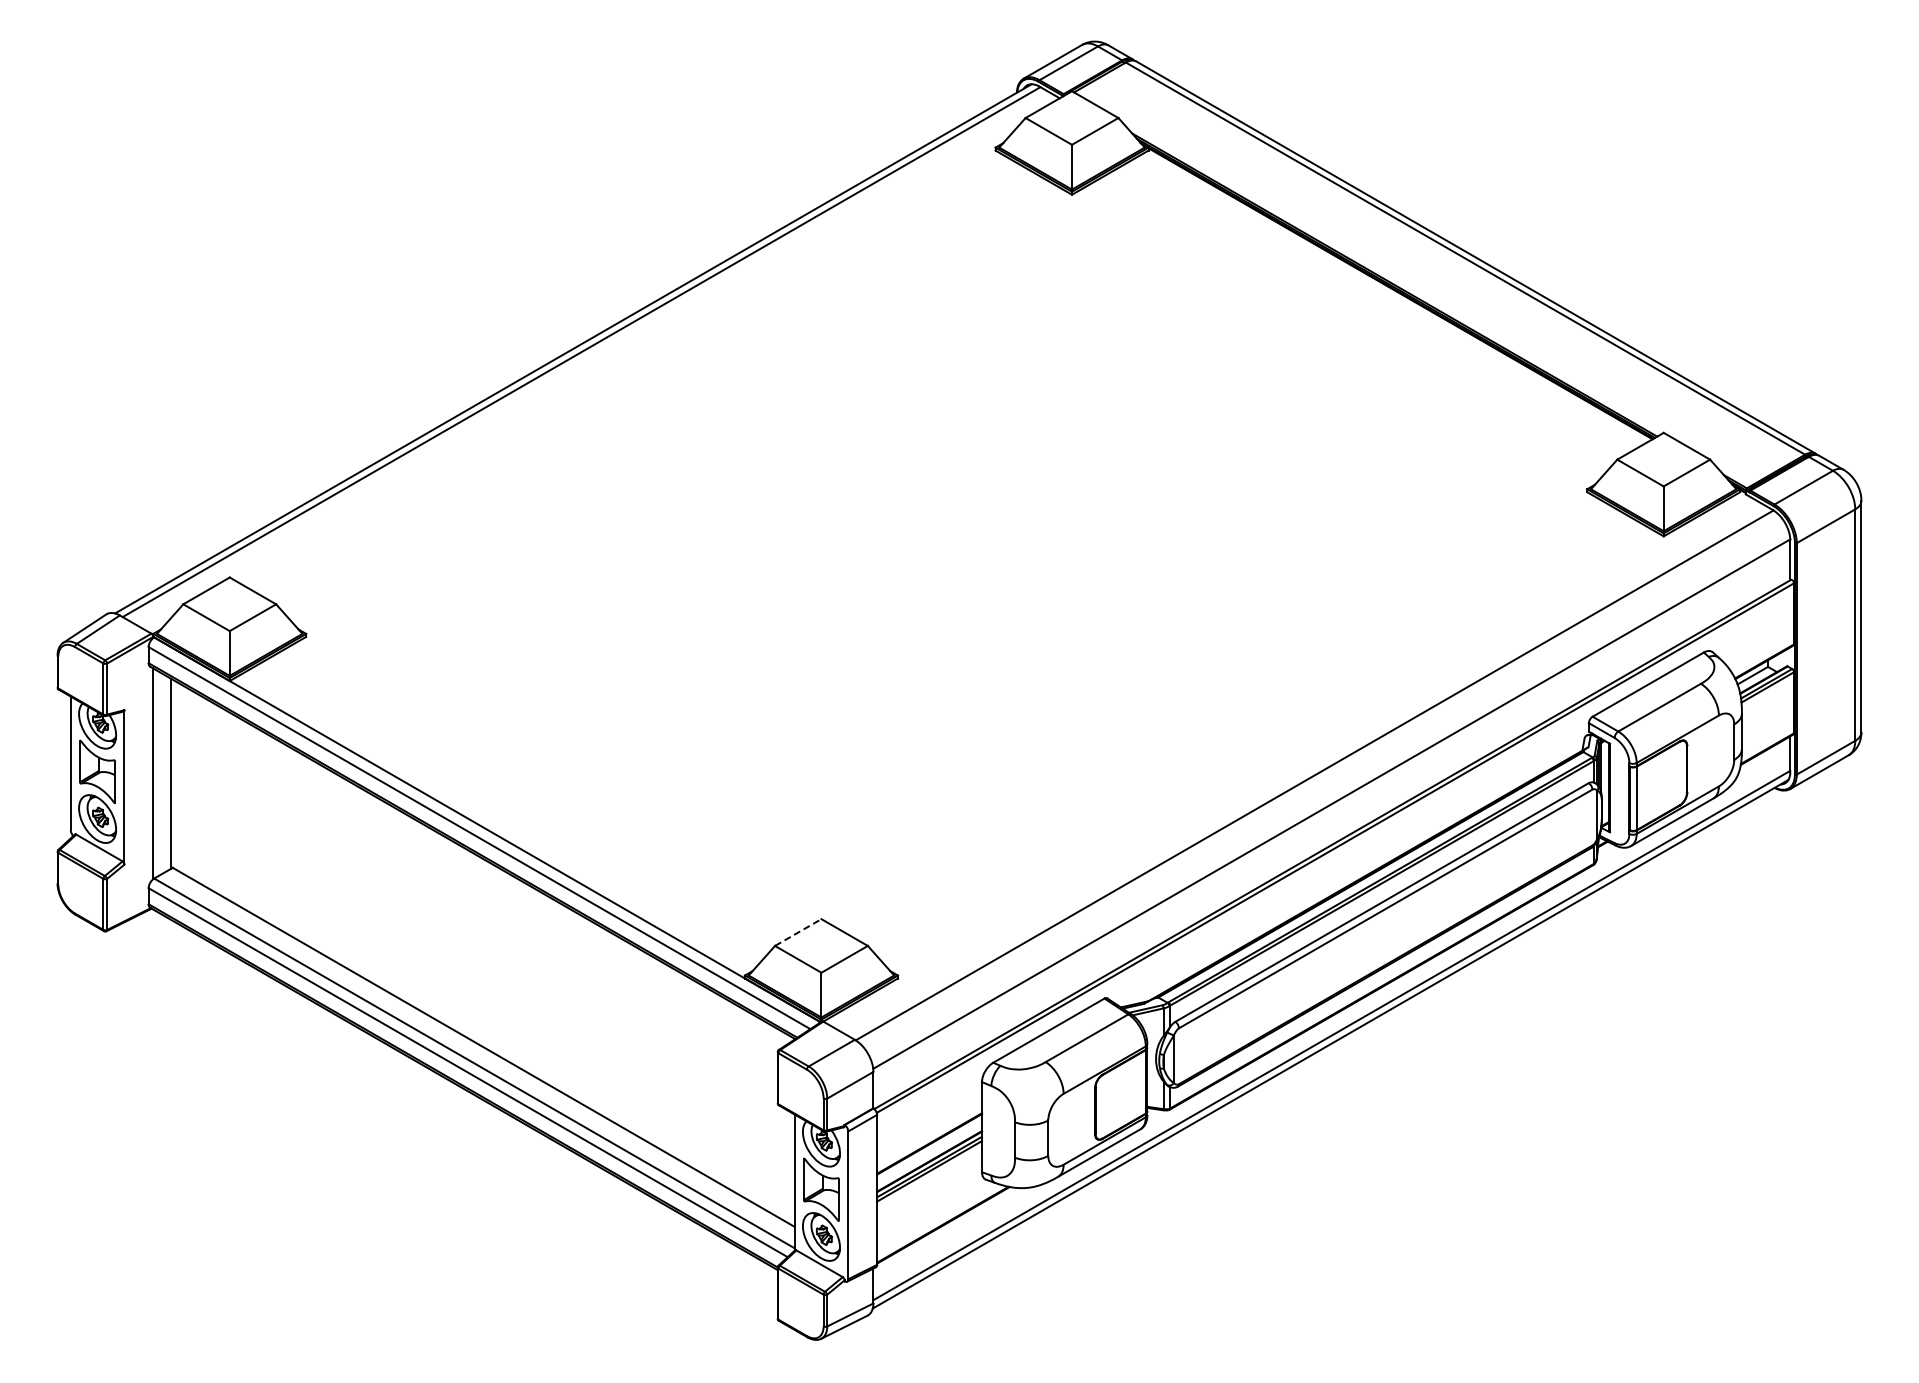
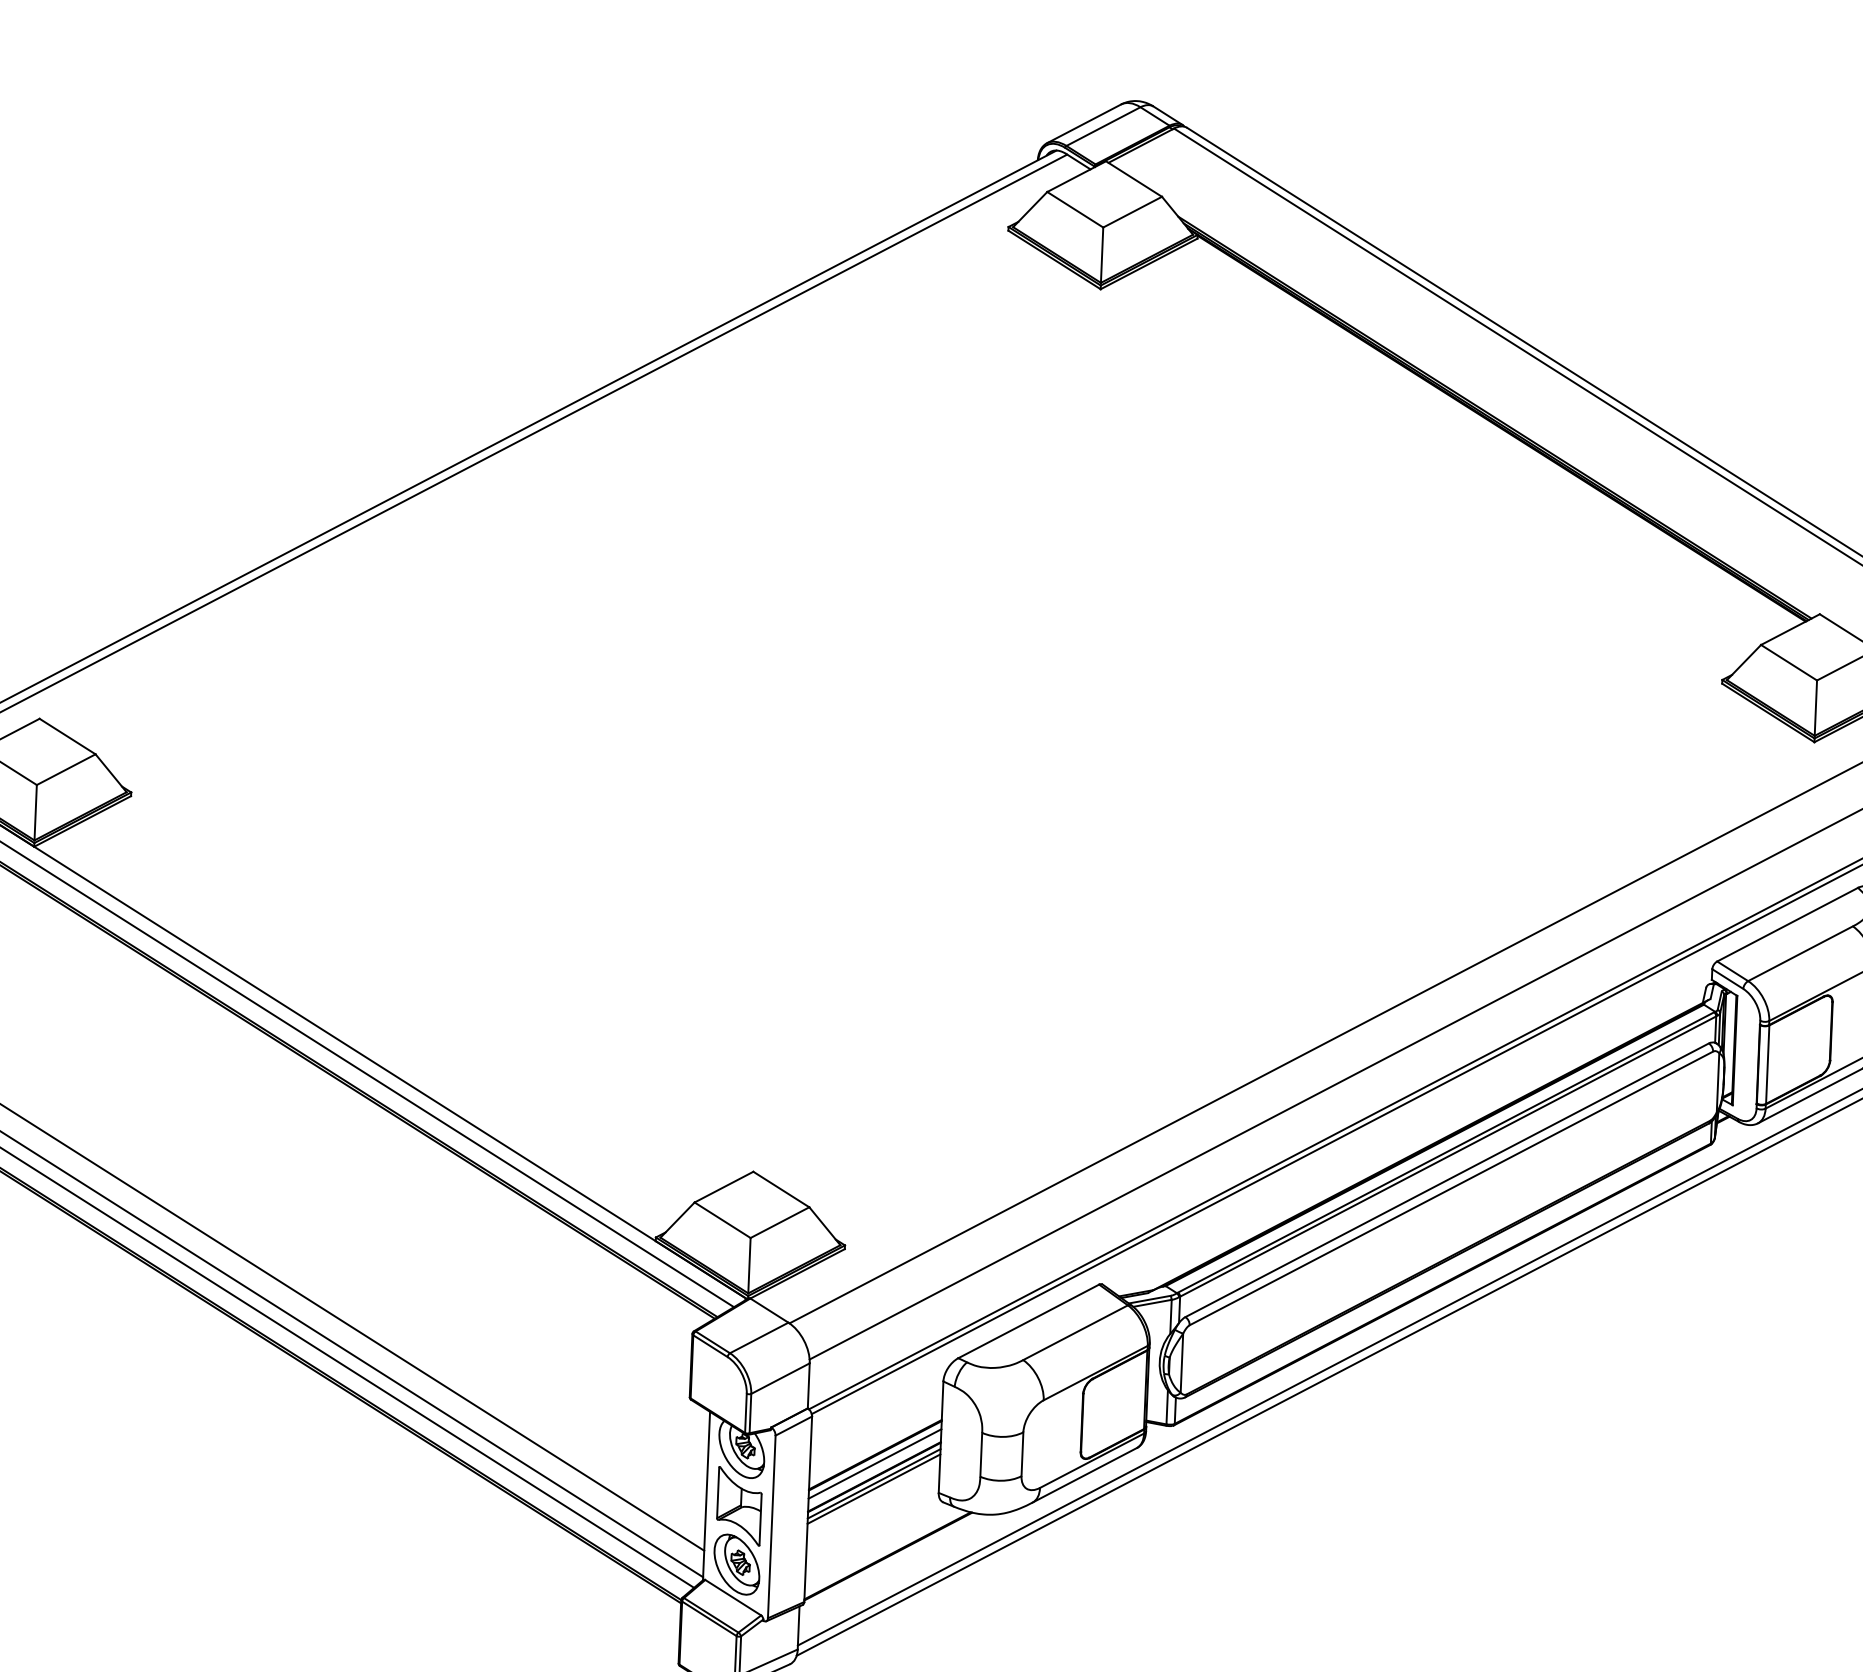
line: (798, 932) -> (724, 1187), dashed -> solid
line: (929, 1150) -> (874, 1463), added

